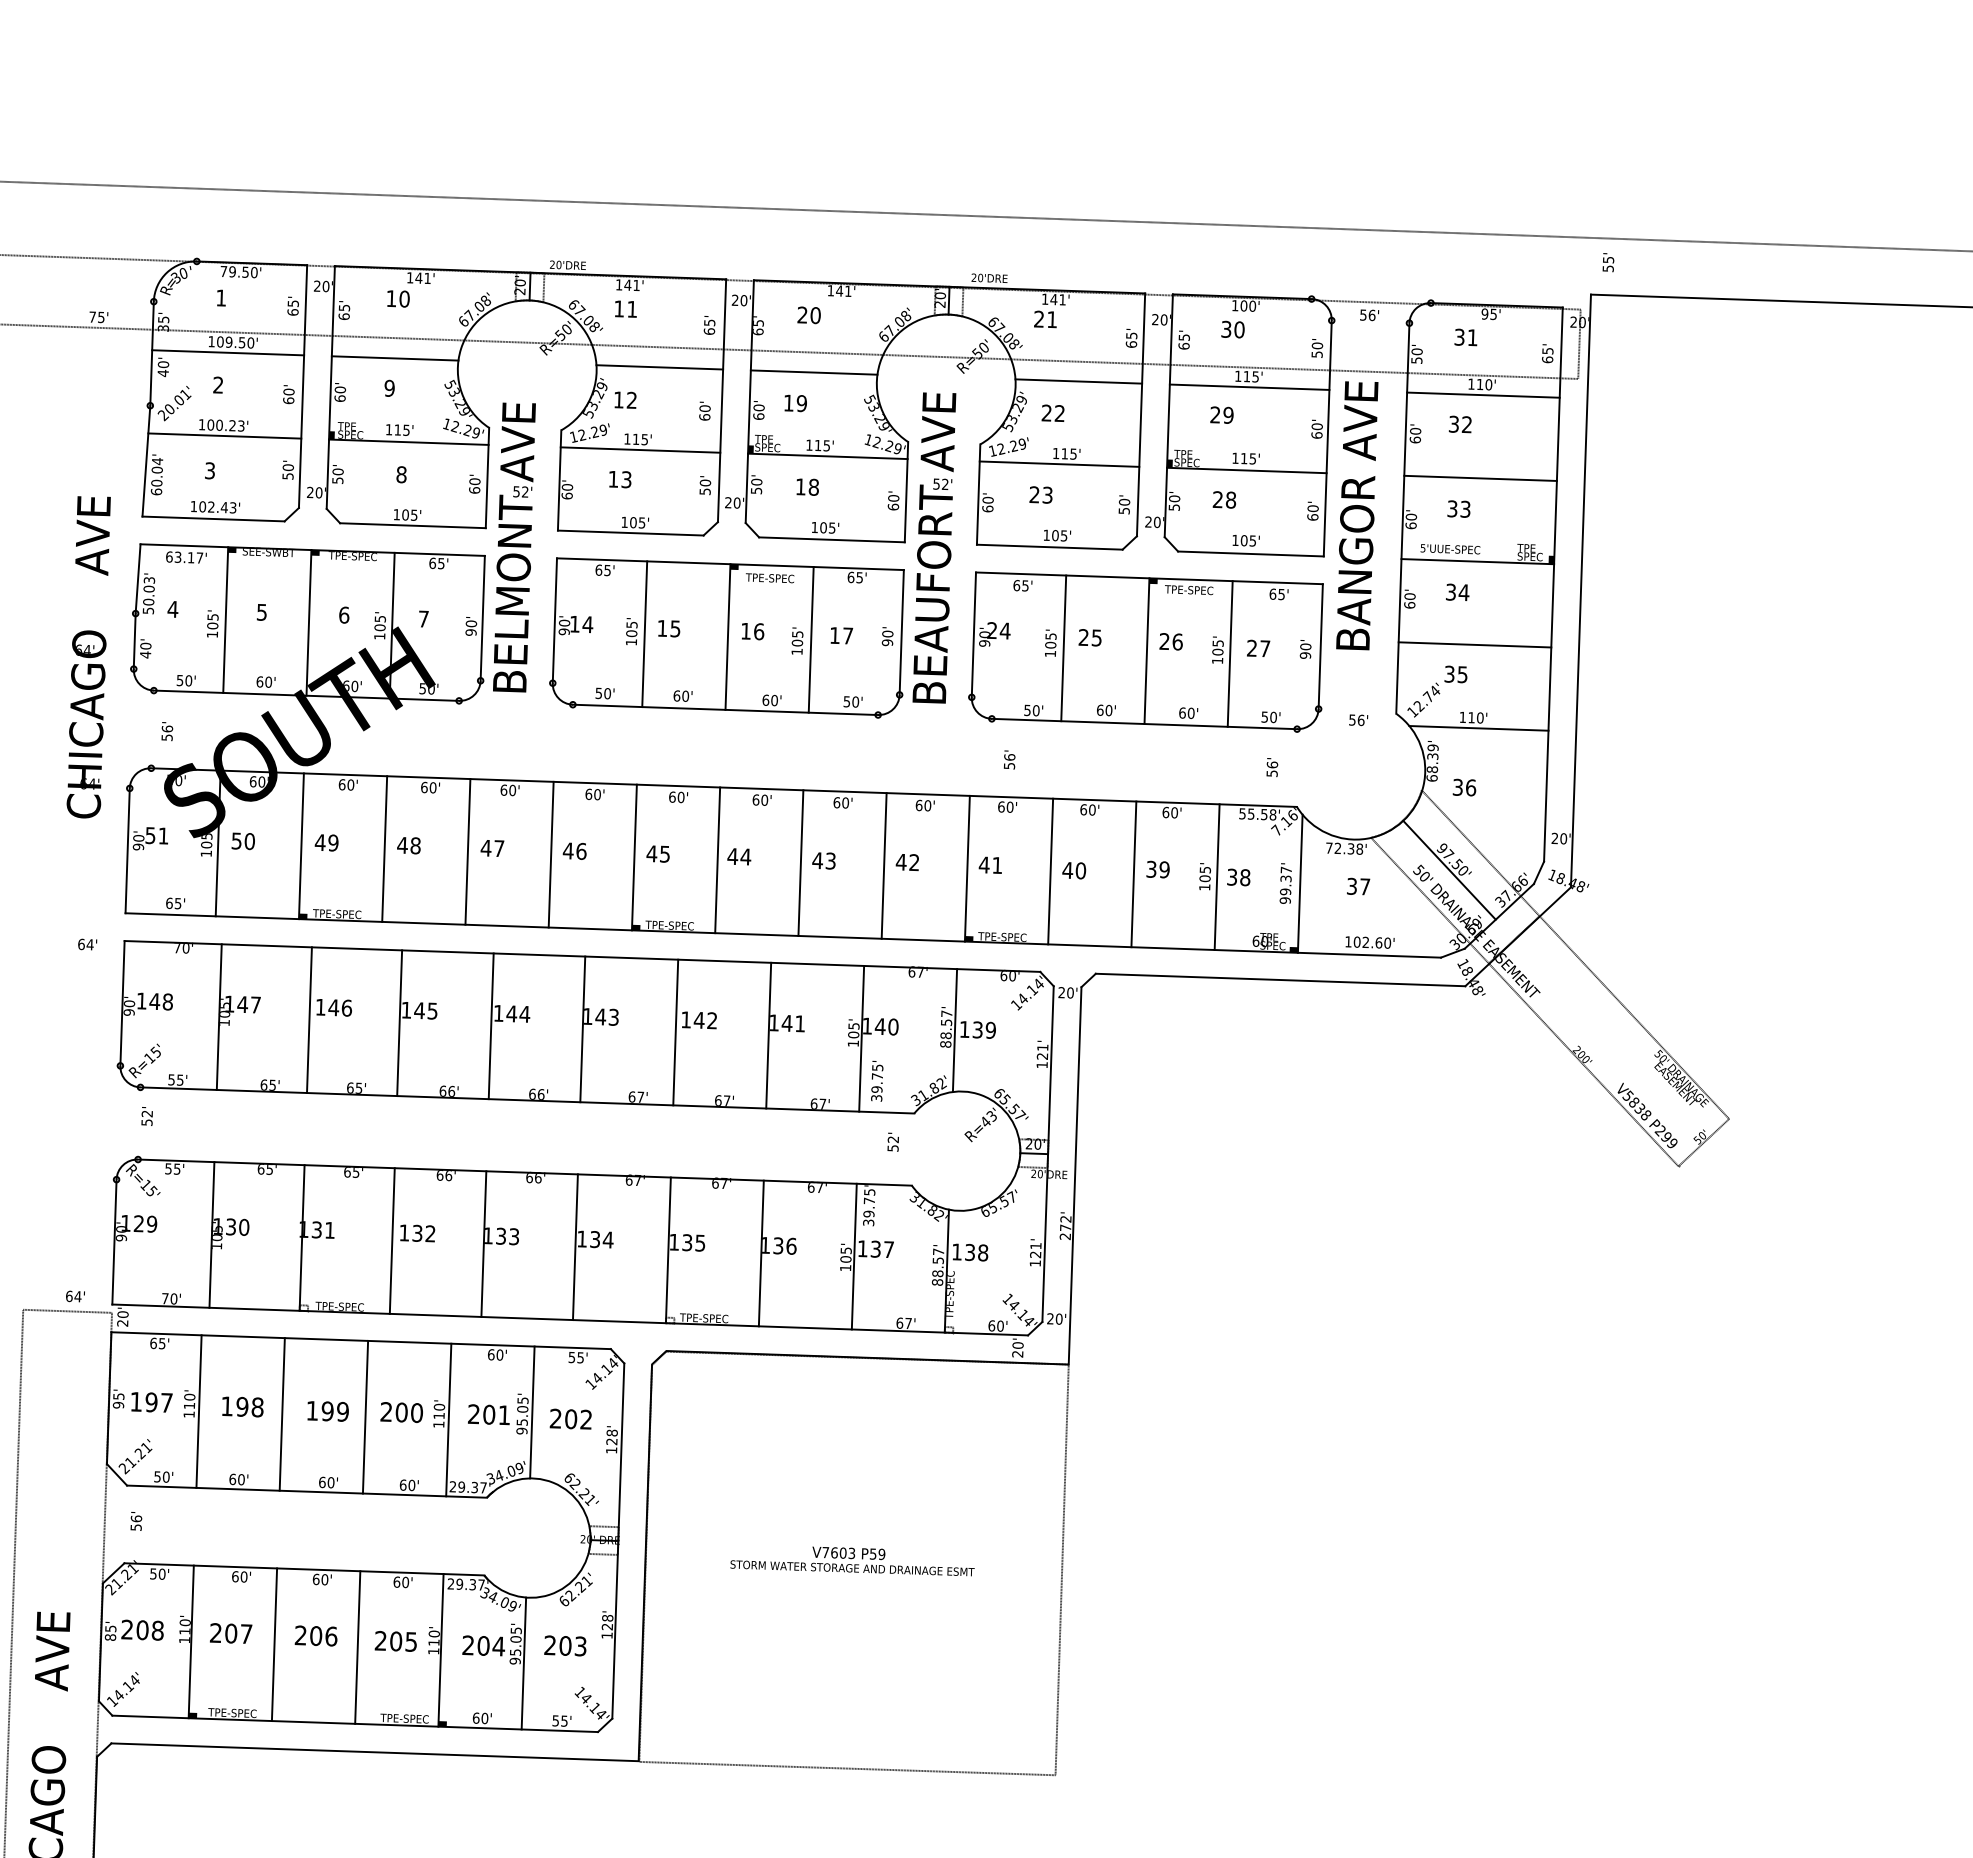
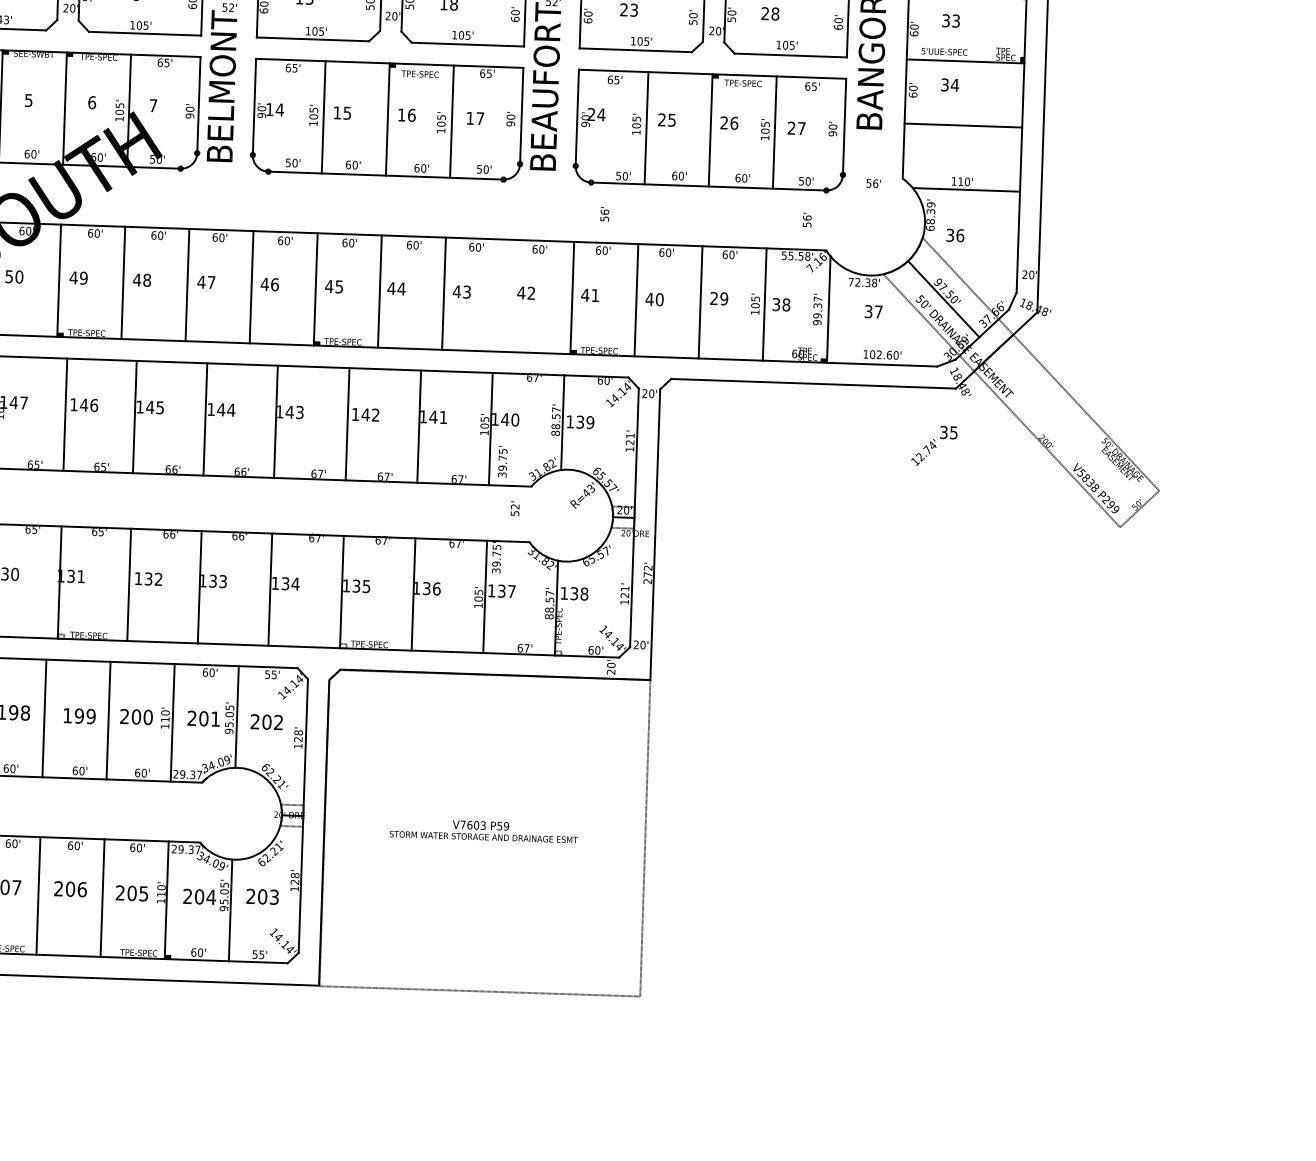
text: (1437, 691) -> (934, 445), moved
line: (883, 865) -> (507, 295), removed
text: (1151, 869) -> (714, 298), 39 -> 29

